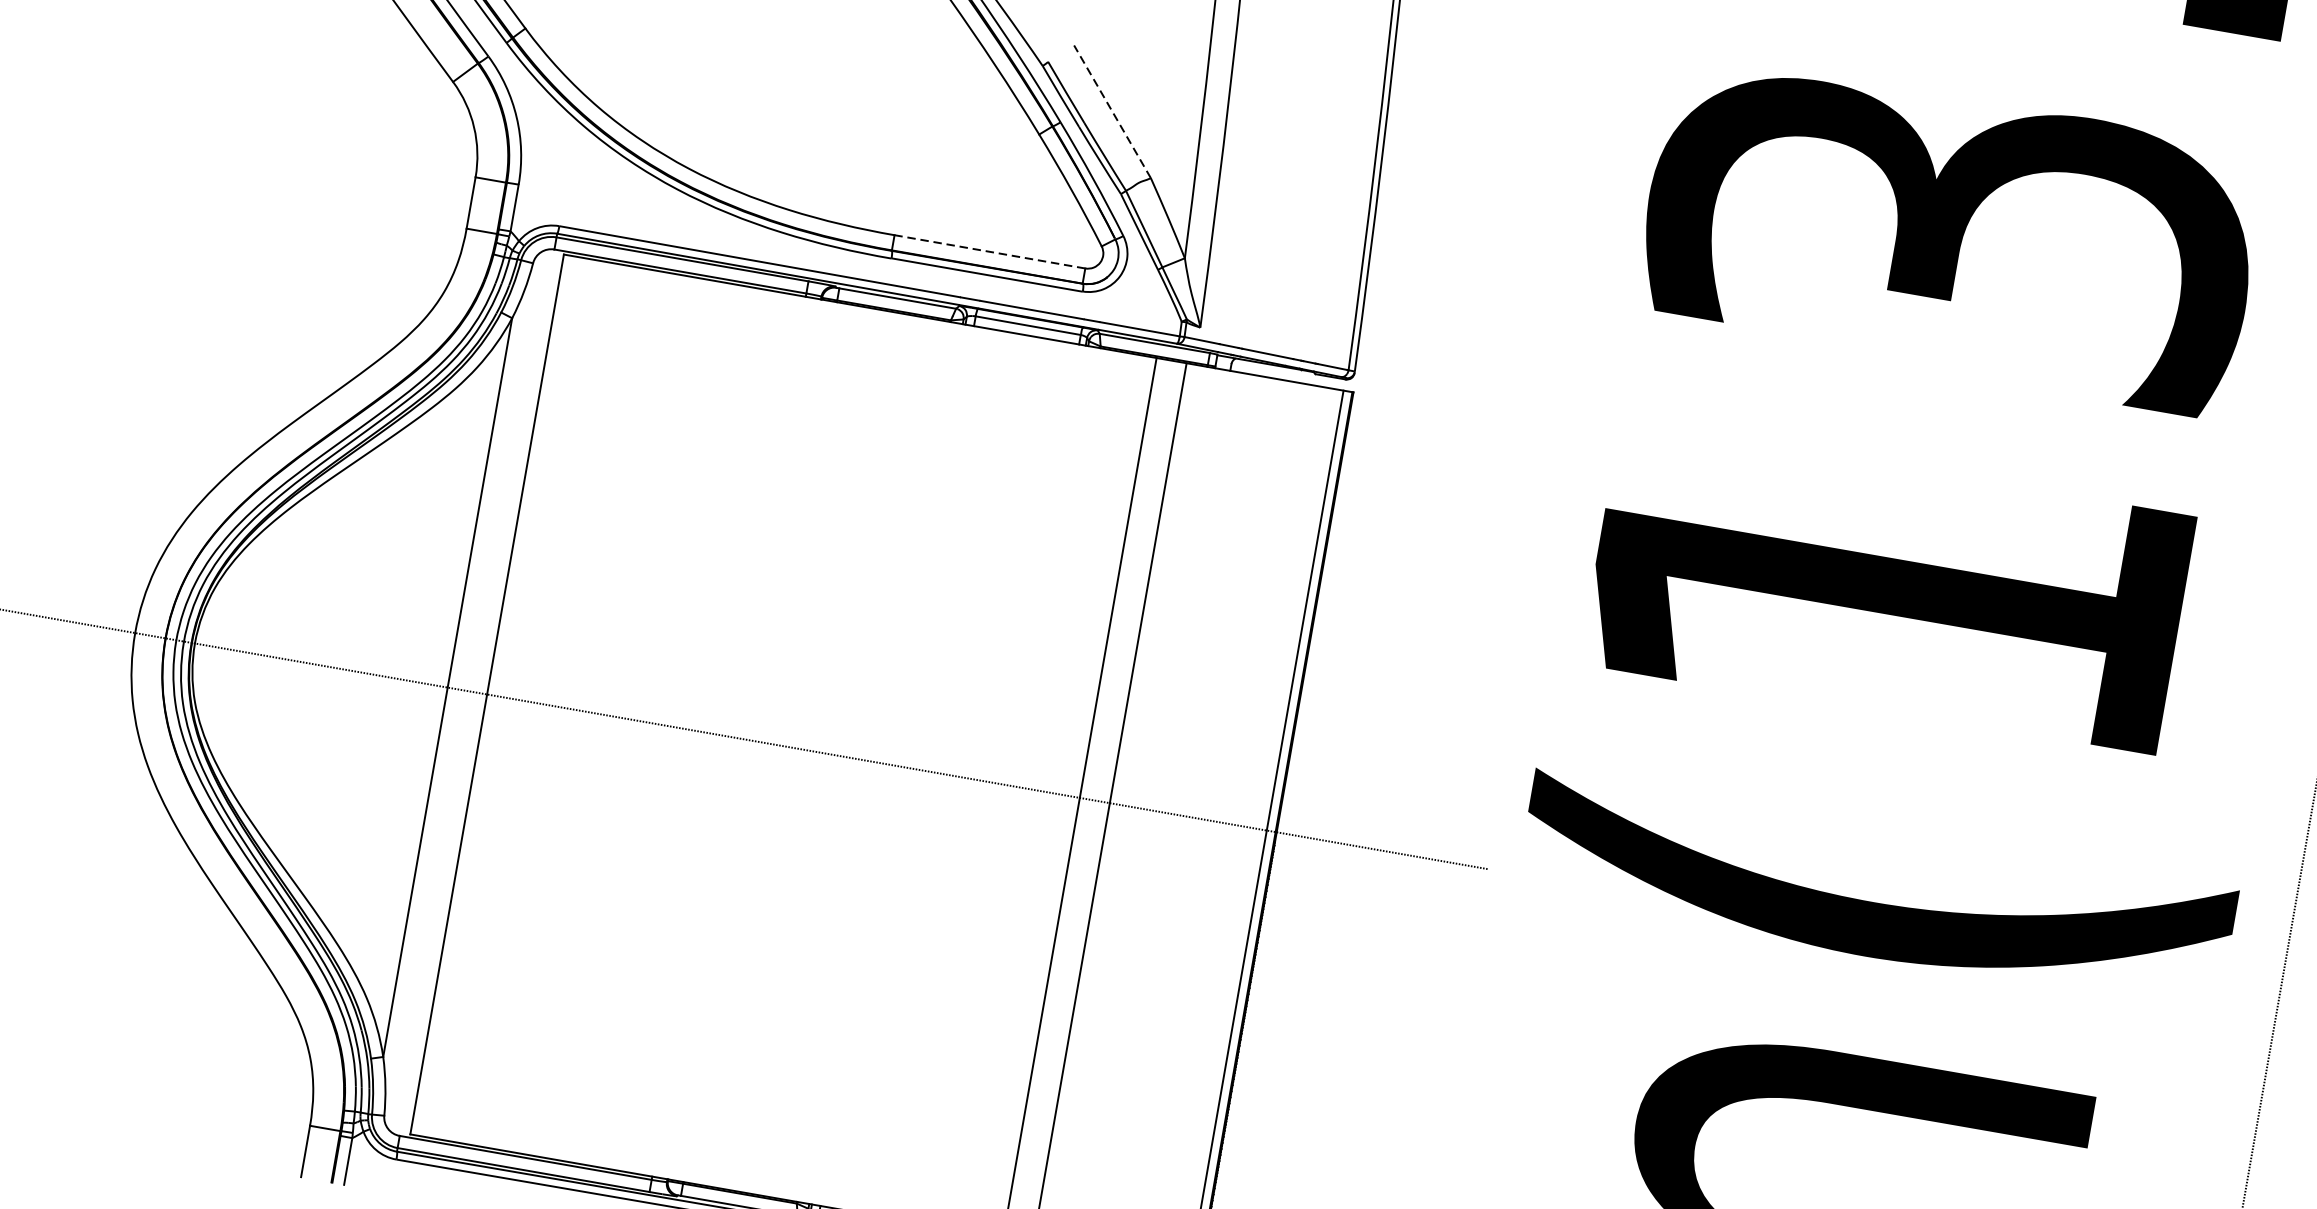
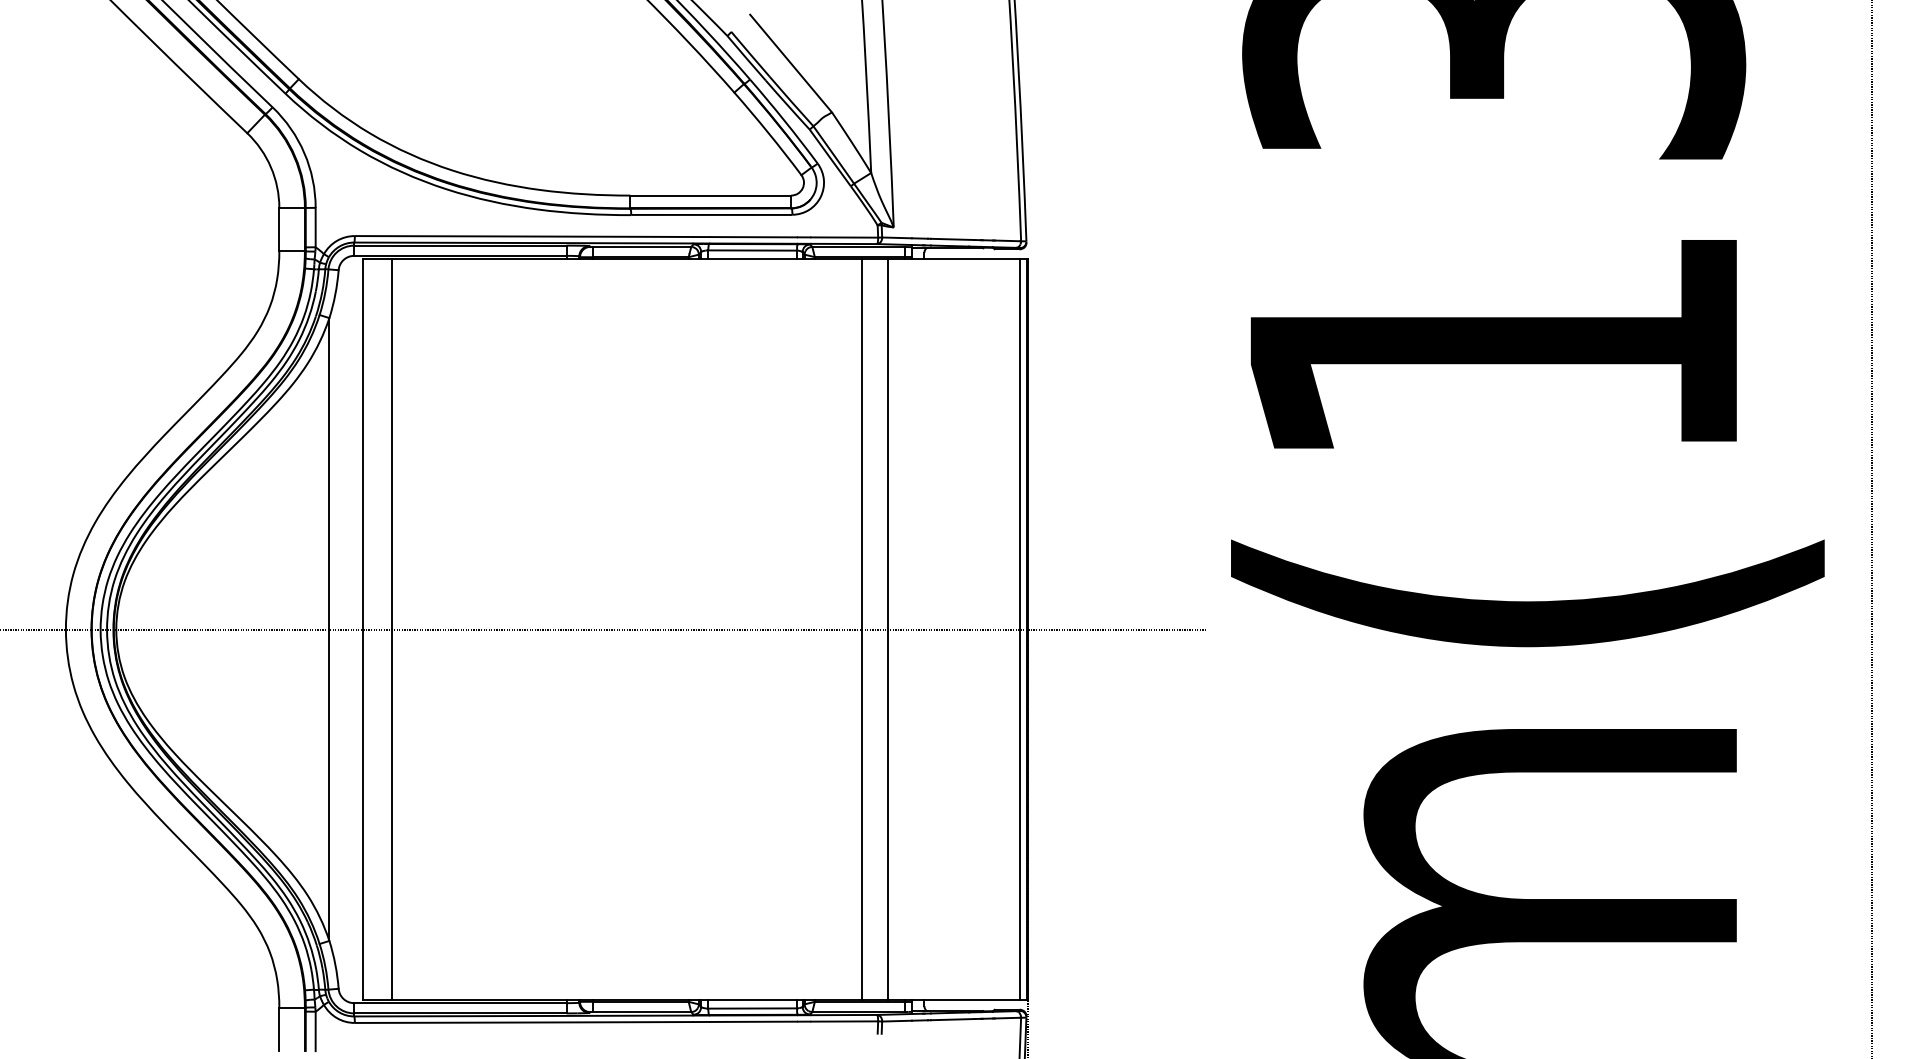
line: (1113, 111) -> (791, 63), dashed -> solid
line: (989, 251) -> (710, 195), dashed -> solid
line: (521, 700) -> (391, 629), added

